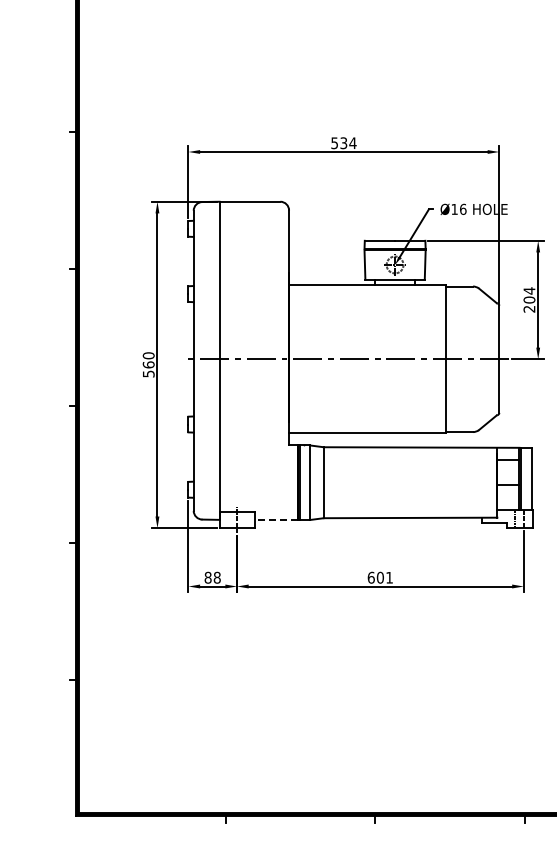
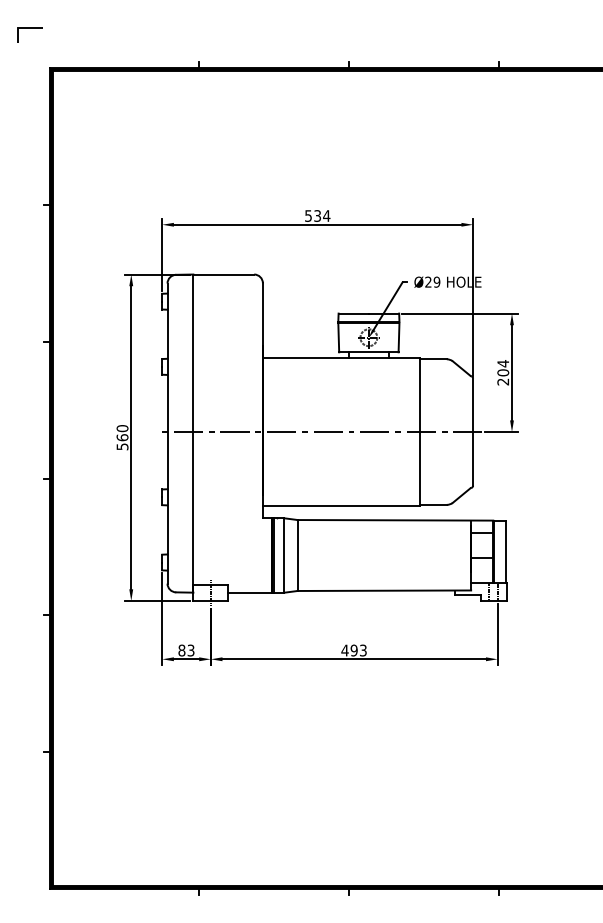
text: (458, 208) -> (432, 281), Ø16 -> Ø29
line: (276, 519) -> (250, 592), dashed -> solid
text: (216, 577) -> (190, 650), 88 -> 83
text: (379, 577) -> (353, 650), 601 -> 493

